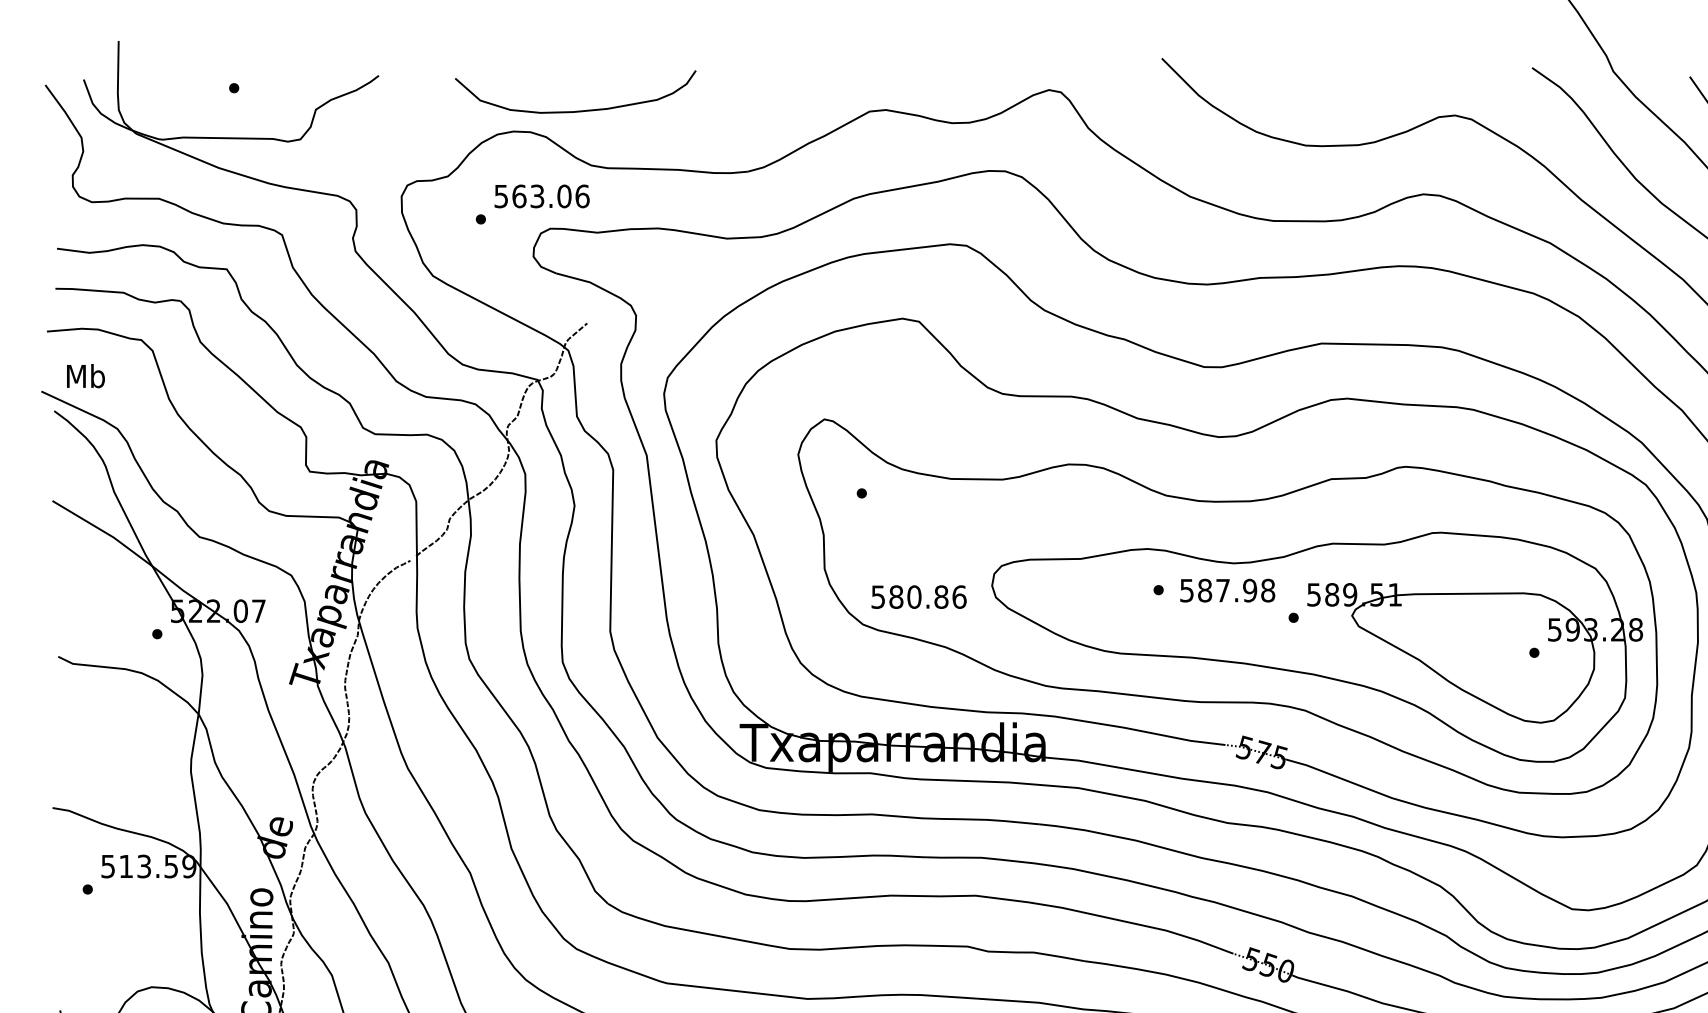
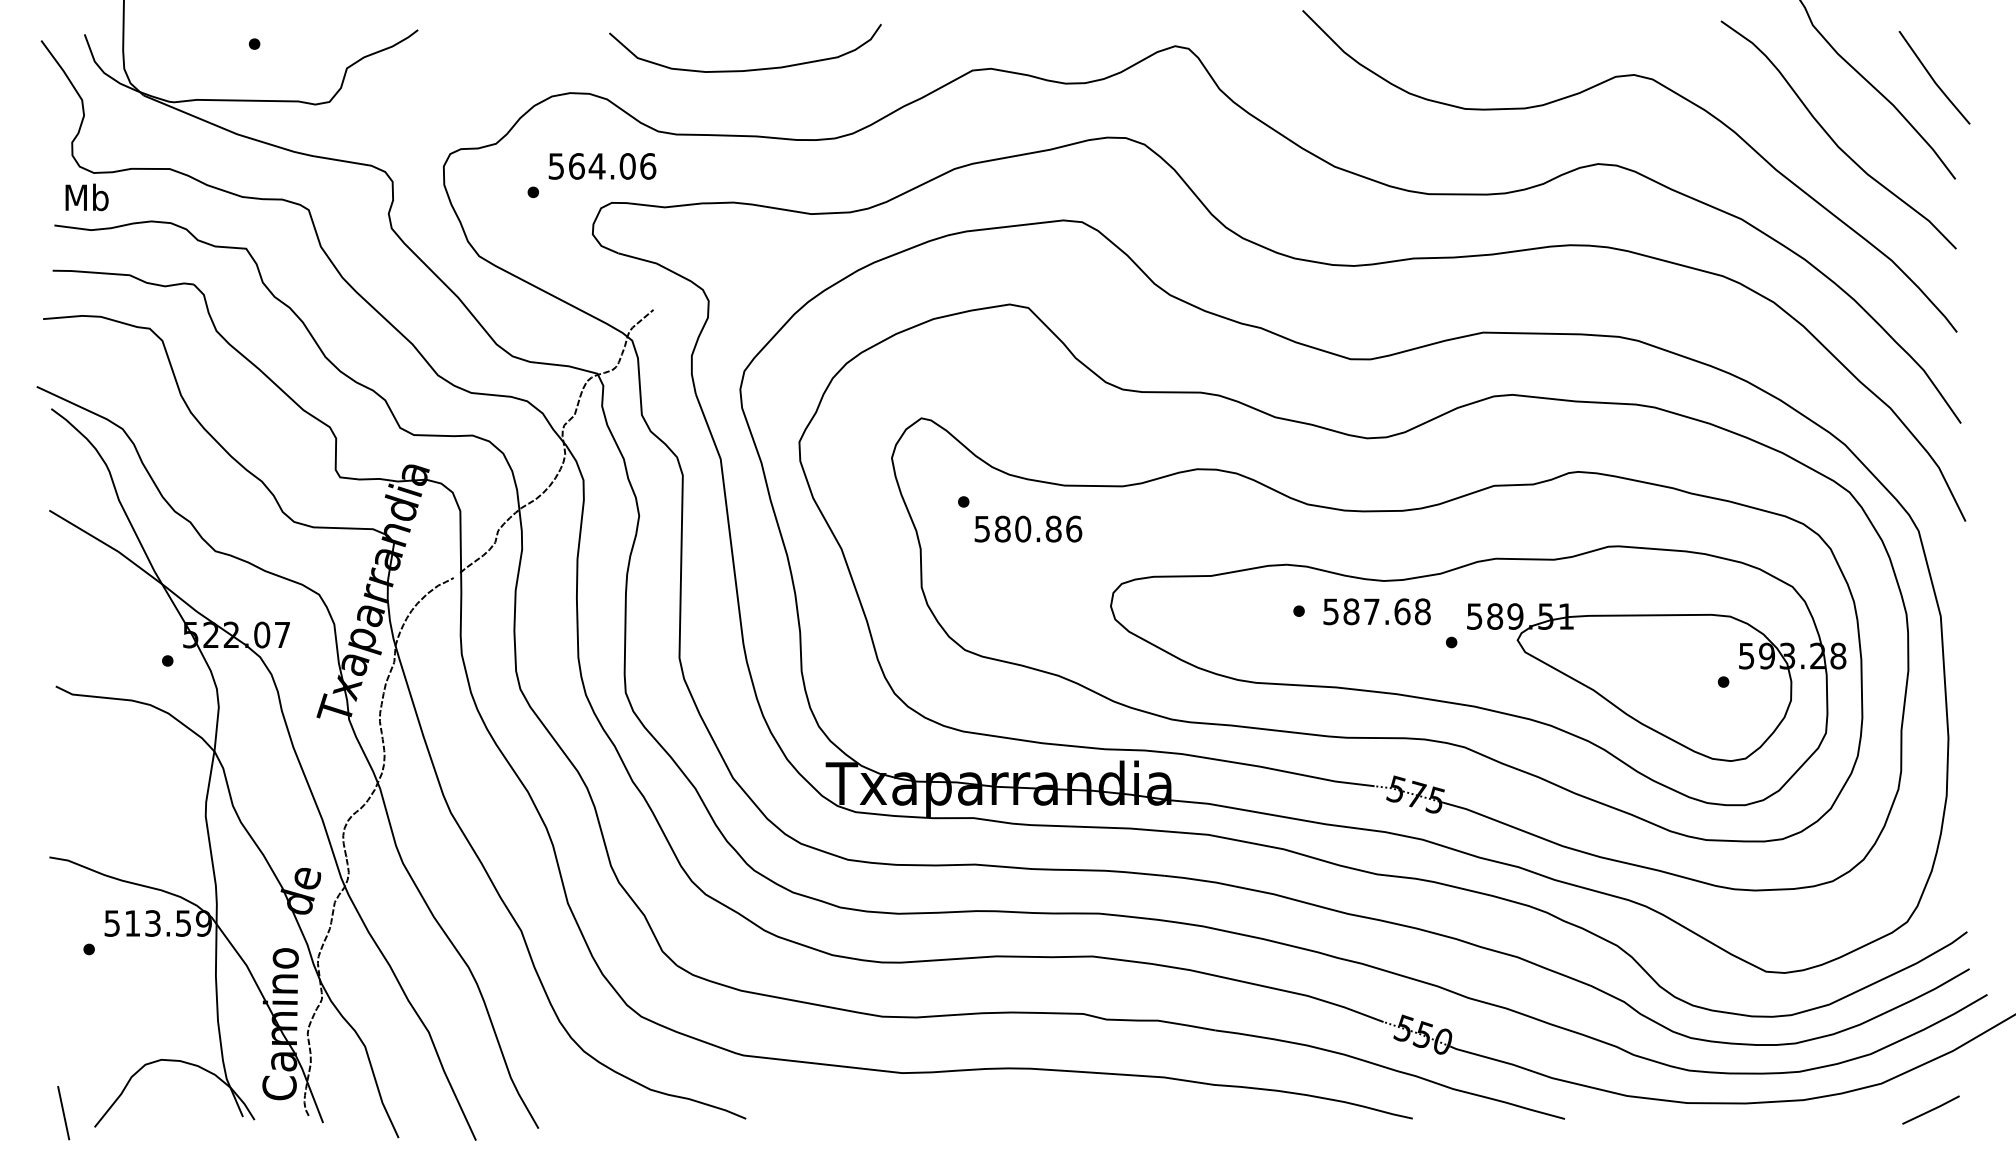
curve: (576, 110) -> (746, 69), moved
text: (536, 196) -> (596, 166), 563.06 -> 564.06
text: (85, 376) -> (86, 197), moved
text: (1250, 590) -> (1402, 611), 587.98 -> 587.68
text: (919, 596) -> (1028, 528), moved

